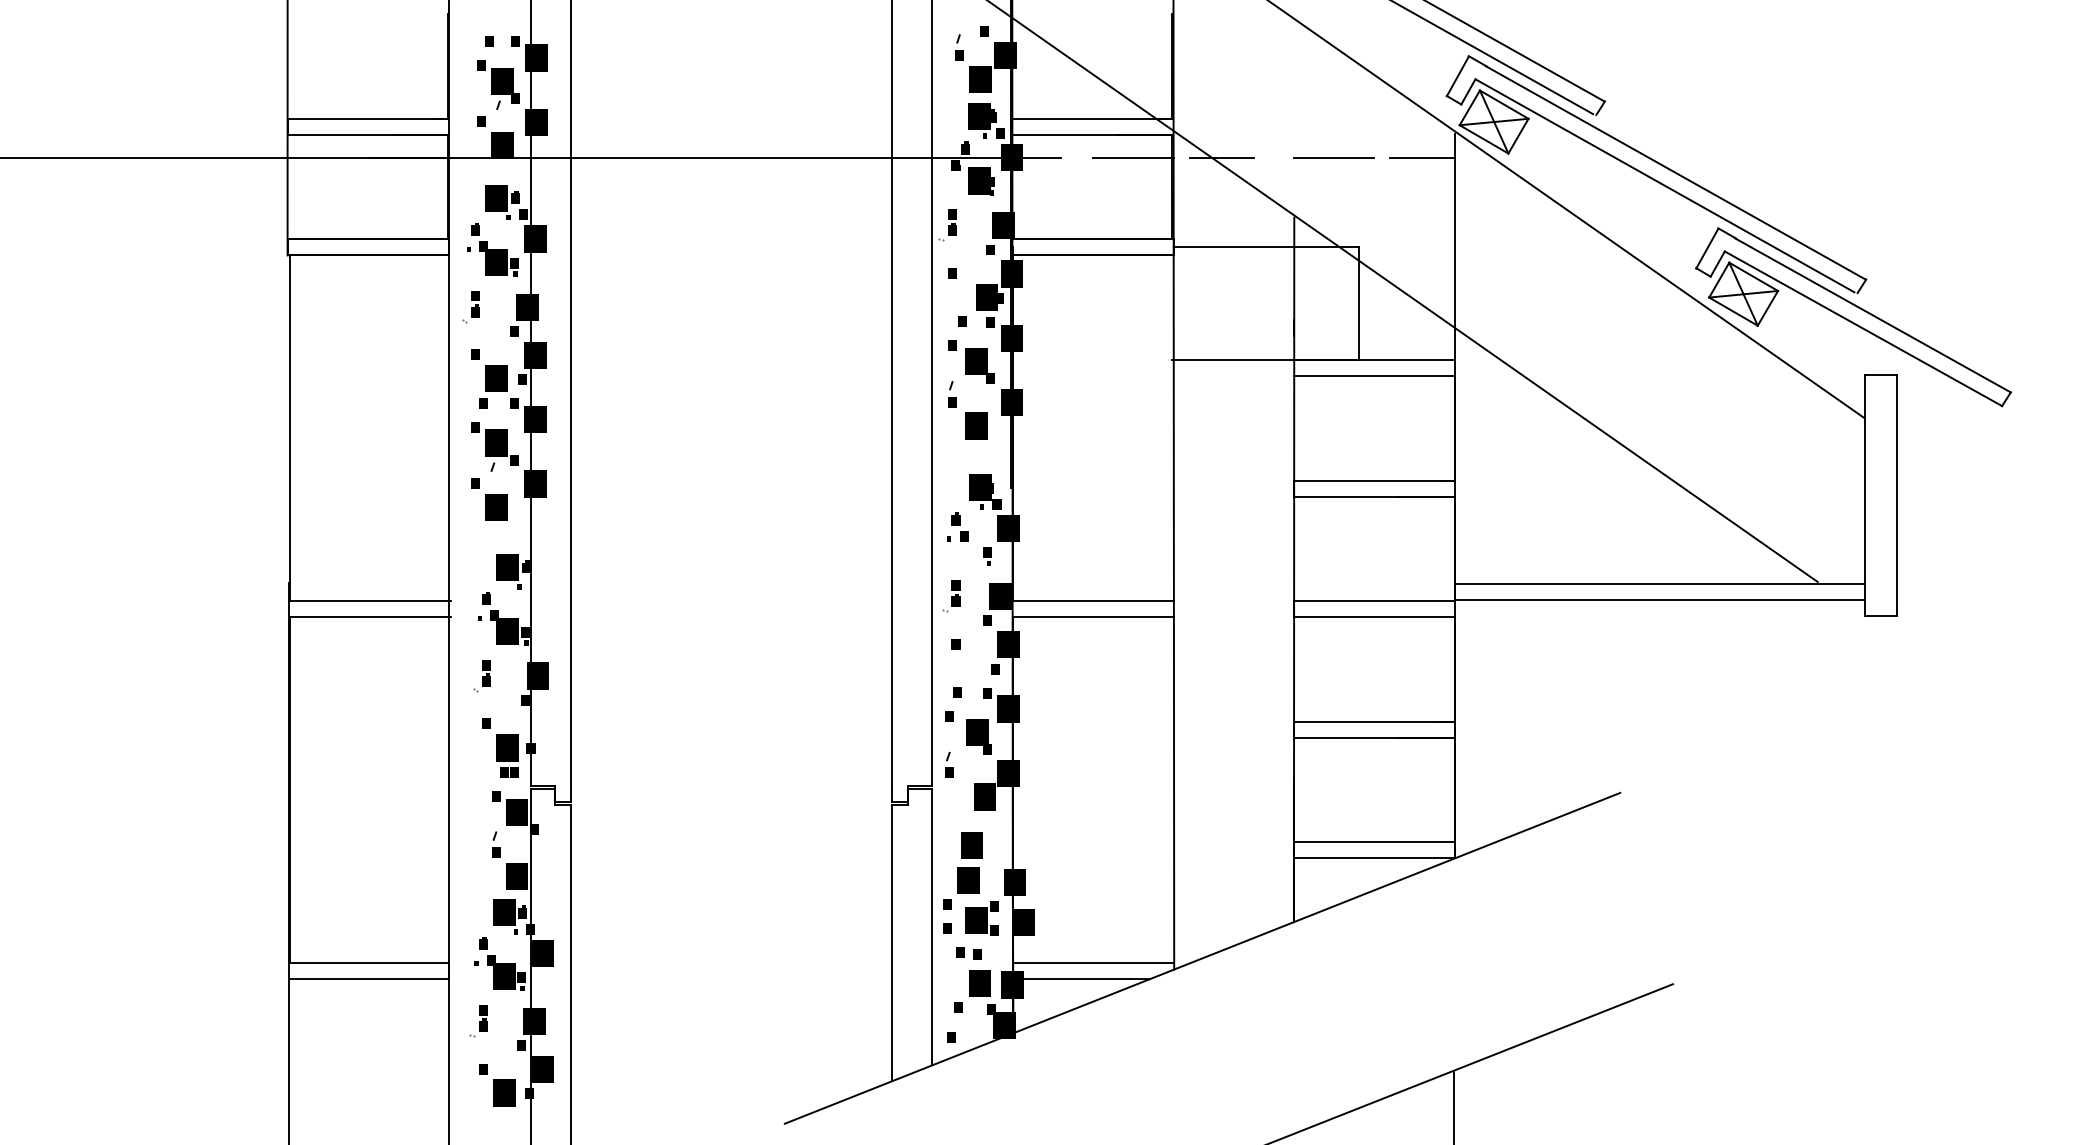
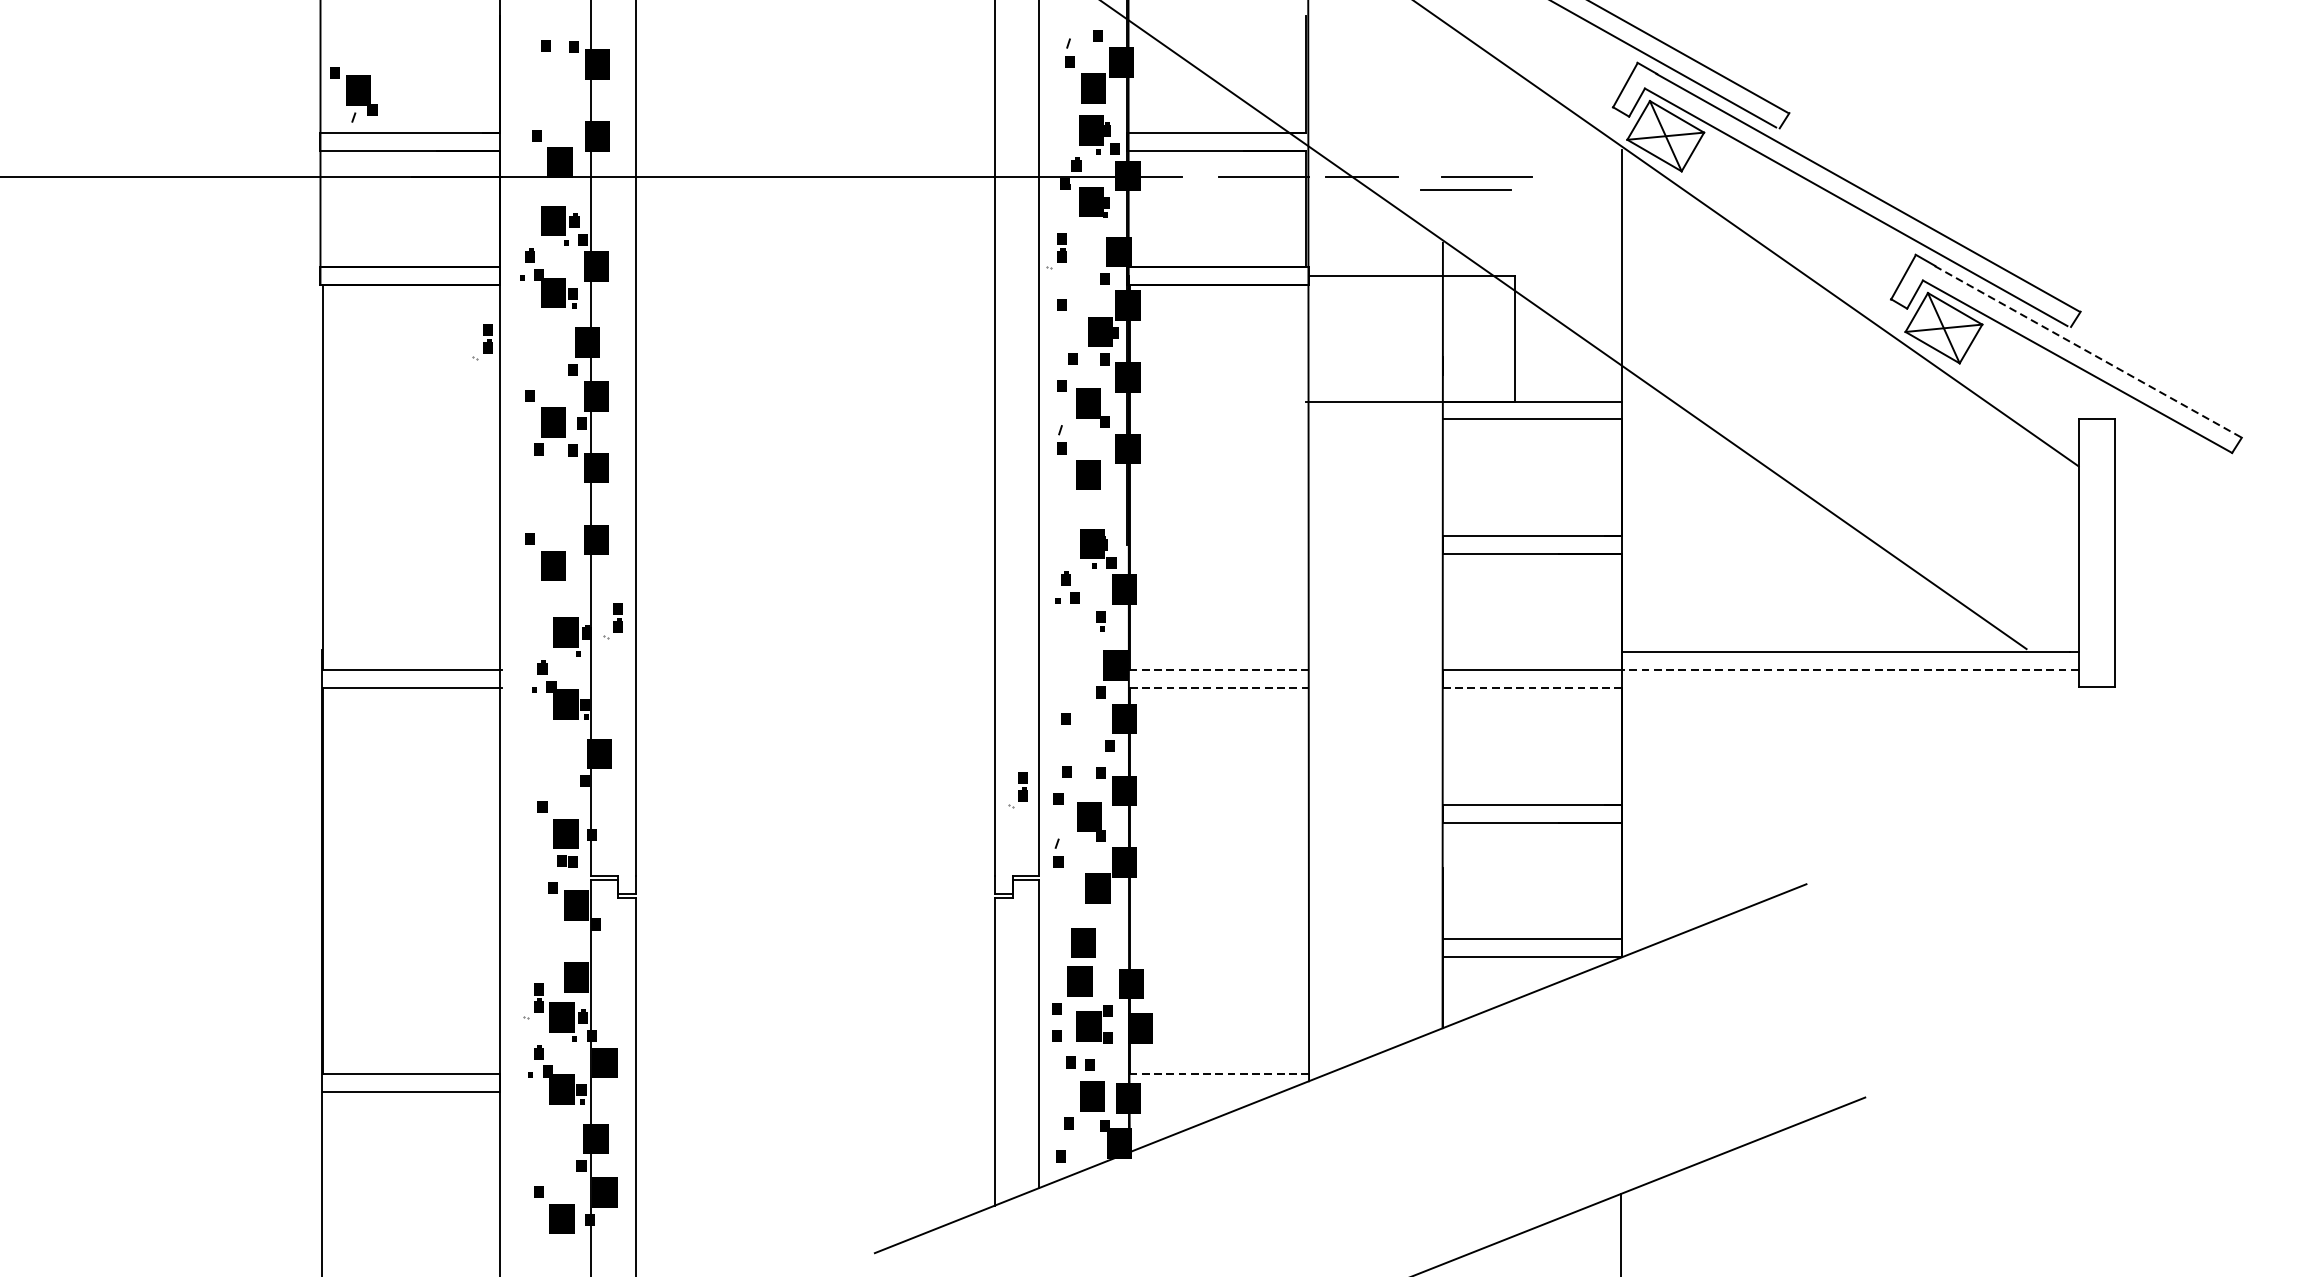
part: (498, 84) -> (353, 94), moved
line: (1422, 158) -> (1585, 176), removed
line: (1314, 169) -> (1465, 189), added
part: (470, 307) -> (482, 343), moved
line: (1873, 315) -> (2088, 351), solid -> dashed
part: (494, 446) -> (551, 498), removed
part: (951, 596) -> (1018, 790), moved
line: (1659, 600) -> (1850, 669), solid -> dashed
line: (1093, 601) -> (1219, 670), solid -> dashed
line: (1094, 617) -> (1220, 688), solid -> dashed
line: (1375, 617) -> (1533, 688), solid -> dashed
part: (481, 676) -> (612, 621), moved
part: (496, 844) -> (553, 941), removed
line: (1093, 962) -> (1219, 1073), solid -> dashed
line: (1081, 978) -> (1205, 1091), removed
part: (478, 1021) -> (533, 1001), moved

